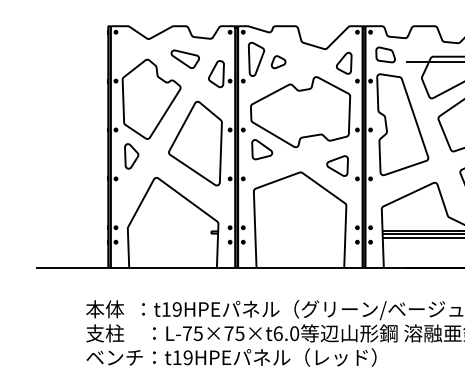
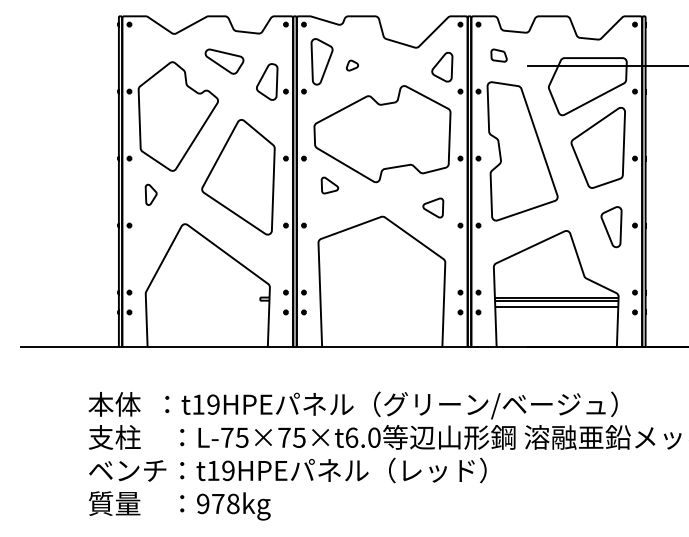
part: (385, 54) -> (498, 55), size x0.6
part: (278, 62) -> (352, 65), size x0.6
part: (261, 149) -> (329, 185), size x0.6
part: (132, 156) -> (151, 194), size x0.6
part: (337, 165) -> (433, 207), size x0.7

